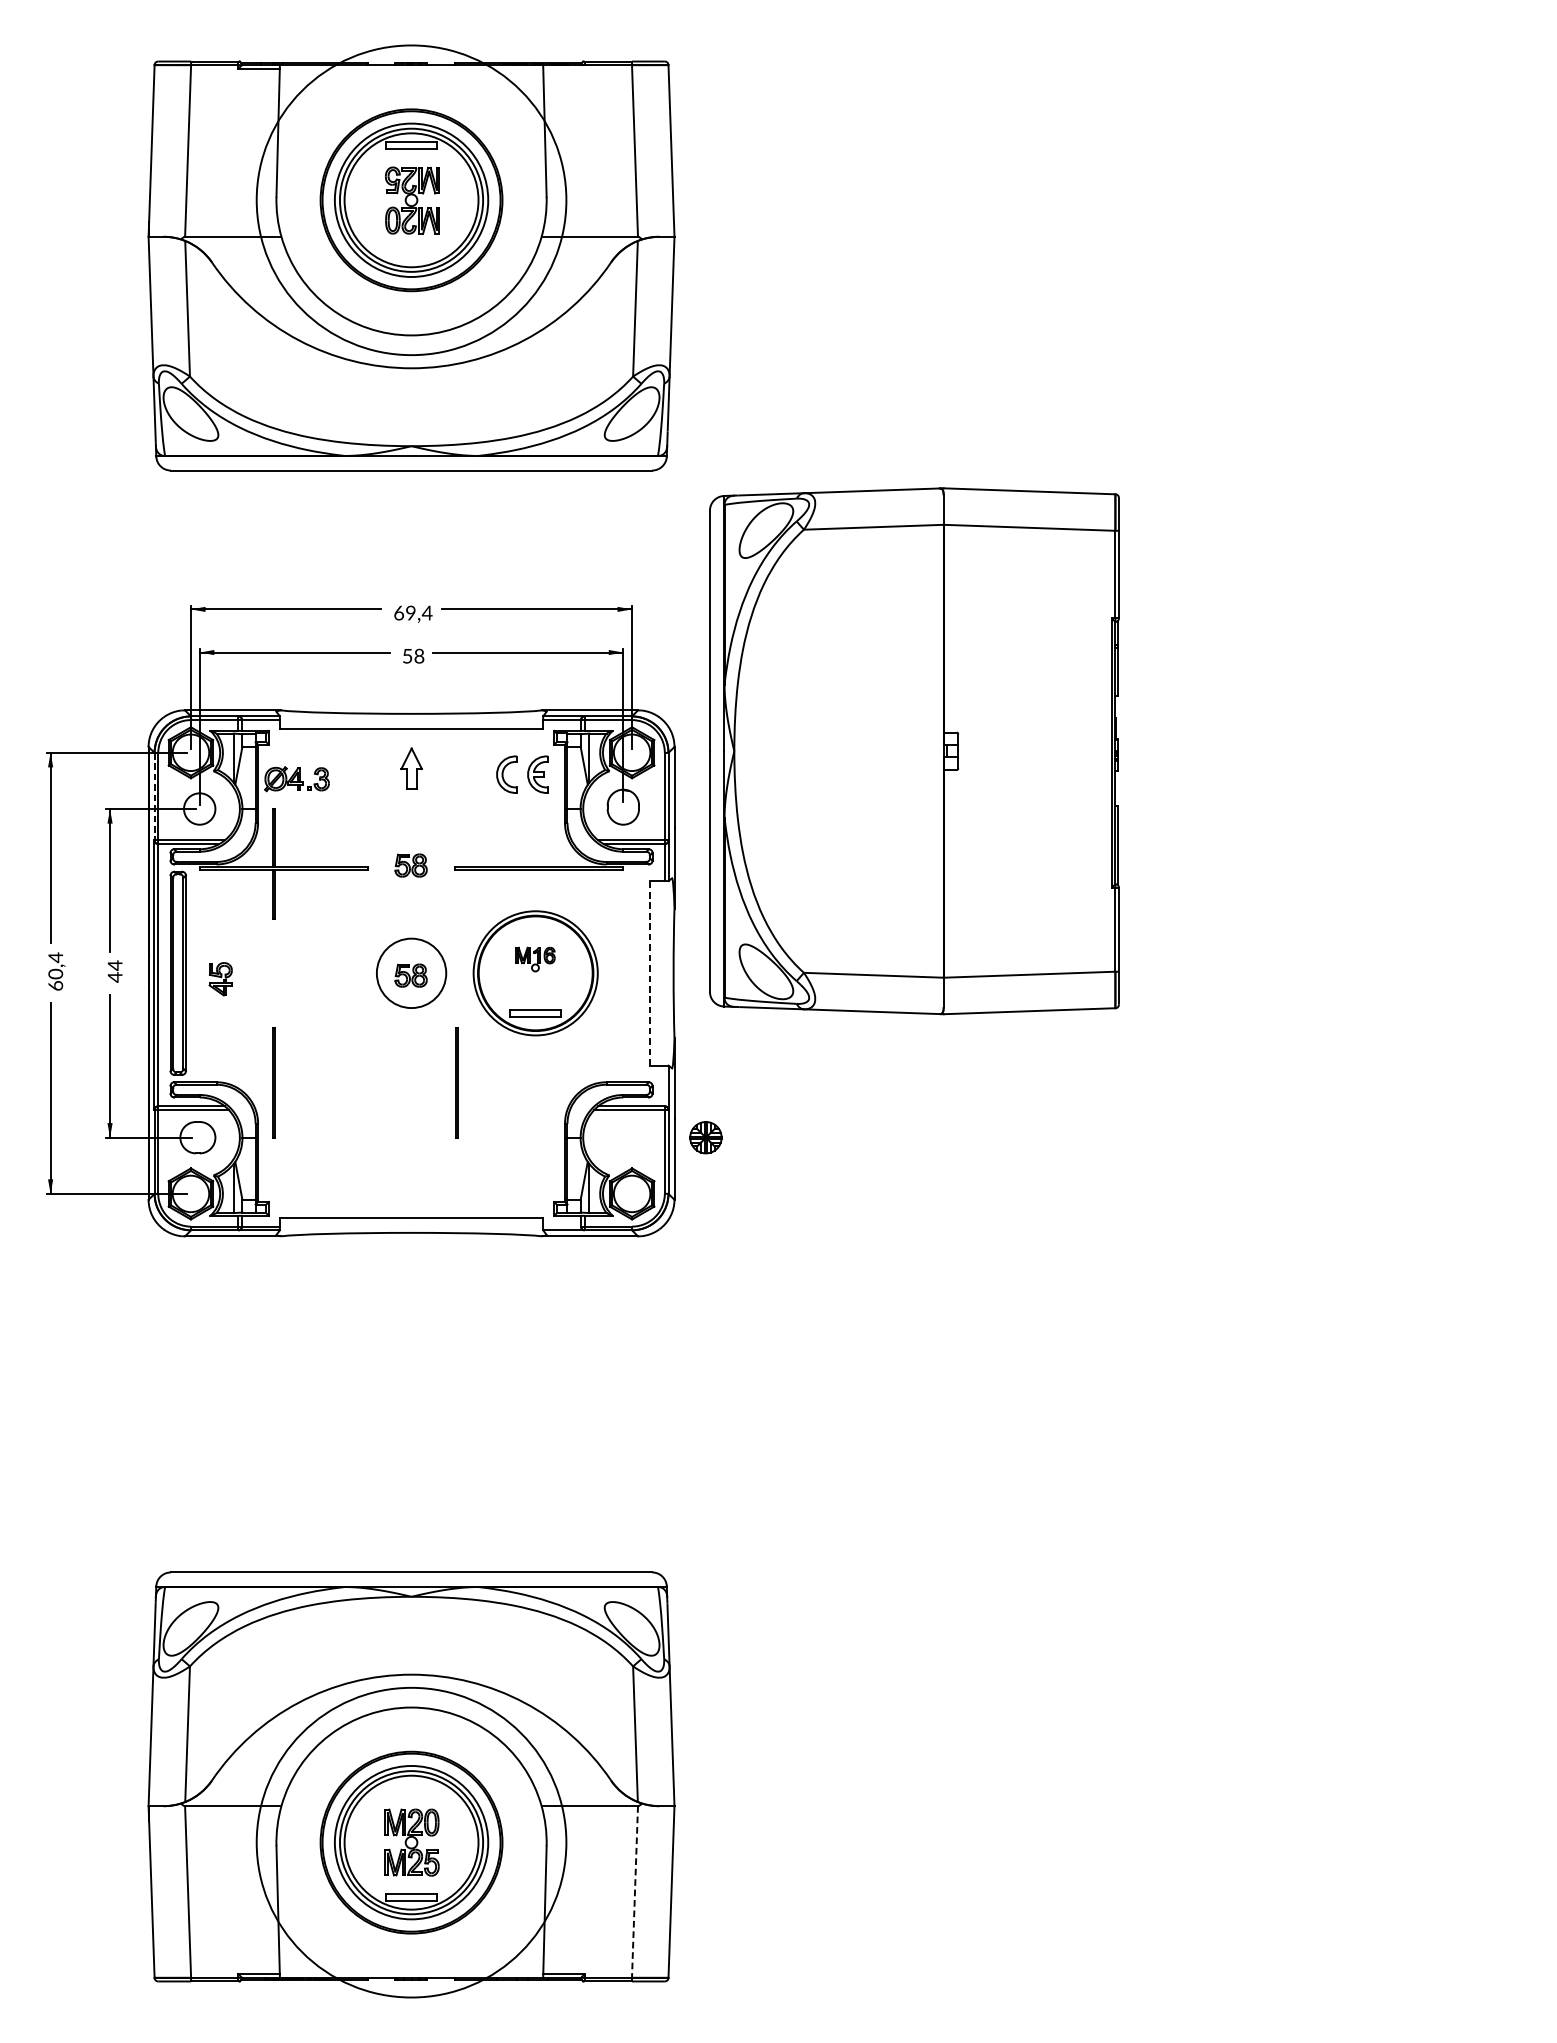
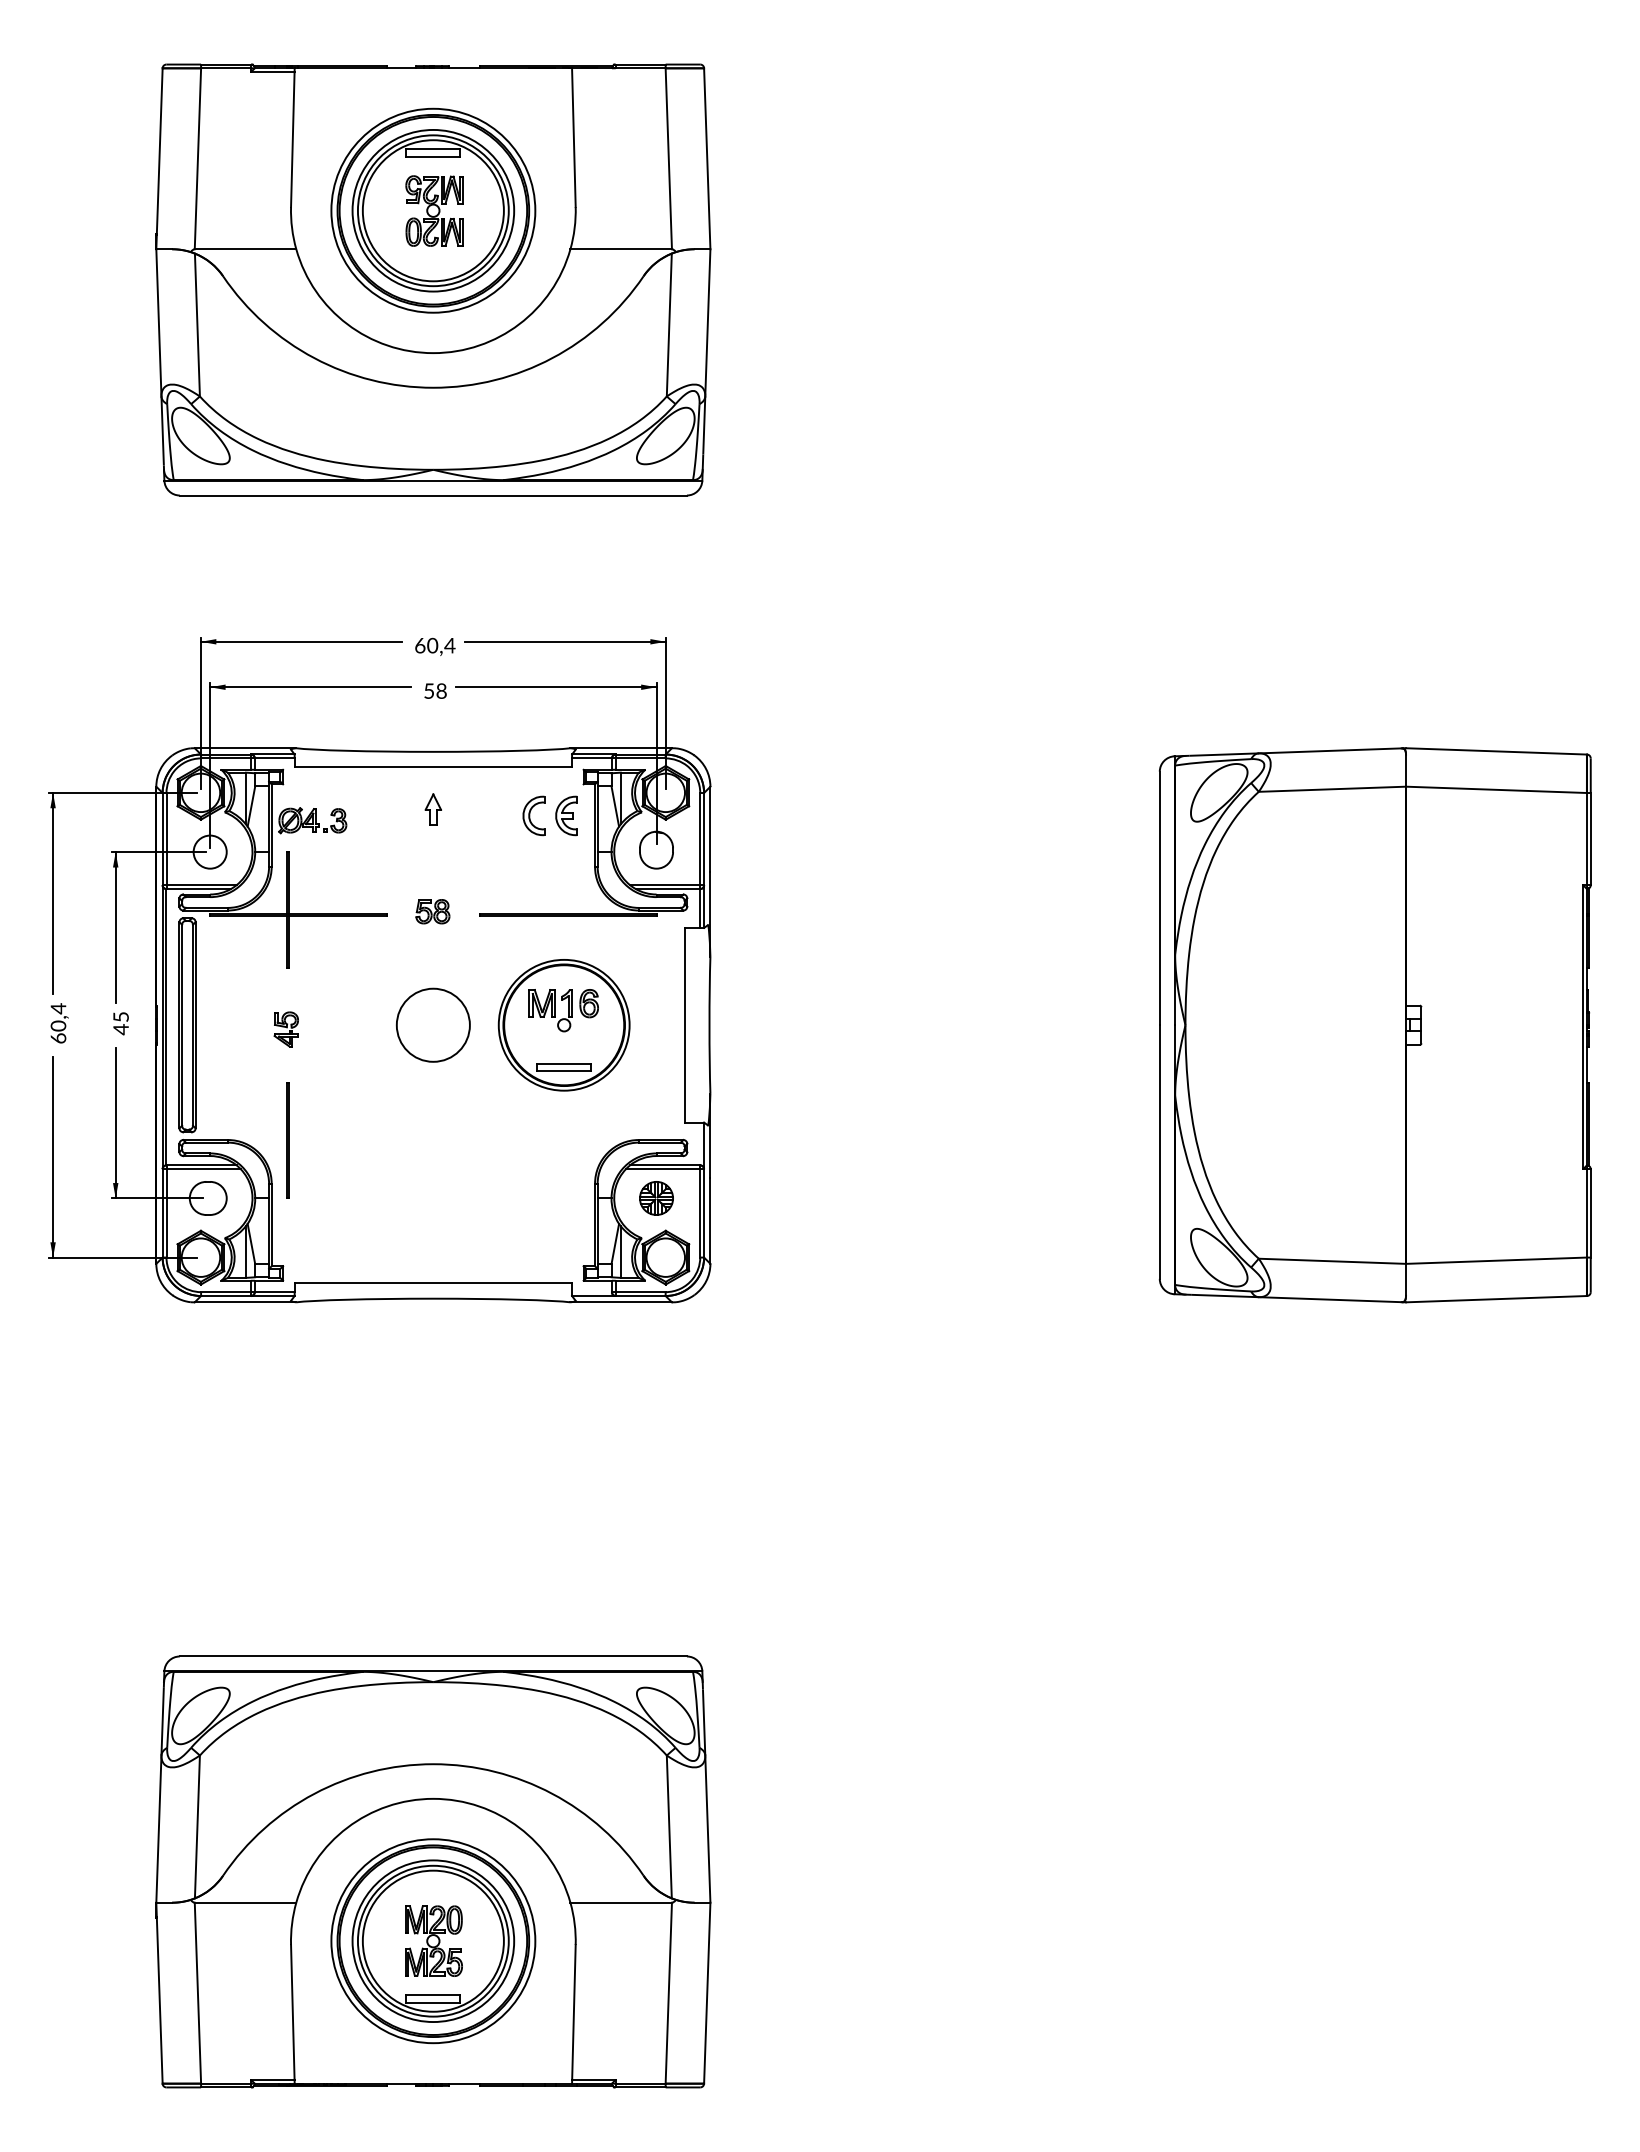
circle: (411, 200) -> (433, 210), size x0.62
text: (410, 613) -> (432, 646), 69,4 -> 60,4
part: (913, 751) -> (1374, 1025), moved
part: (410, 768) -> (432, 809), size x0.71
line: (154, 797) -> (162, 839), dashed -> solid
part: (535, 959) -> (563, 1010), size x1.67
text: (114, 965) -> (120, 1016), 44 -> 45
line: (650, 972) -> (685, 1024), dashed -> solid
part: (410, 975) -> (432, 1027), removed
part: (219, 979) -> (285, 1029), moved
line: (456, 1082) -> (480, 1140), removed
part: (705, 1137) -> (656, 1198), moved
circle: (411, 1842) -> (433, 1941), size x0.62
line: (634, 1892) -> (668, 1993), dashed -> solid

